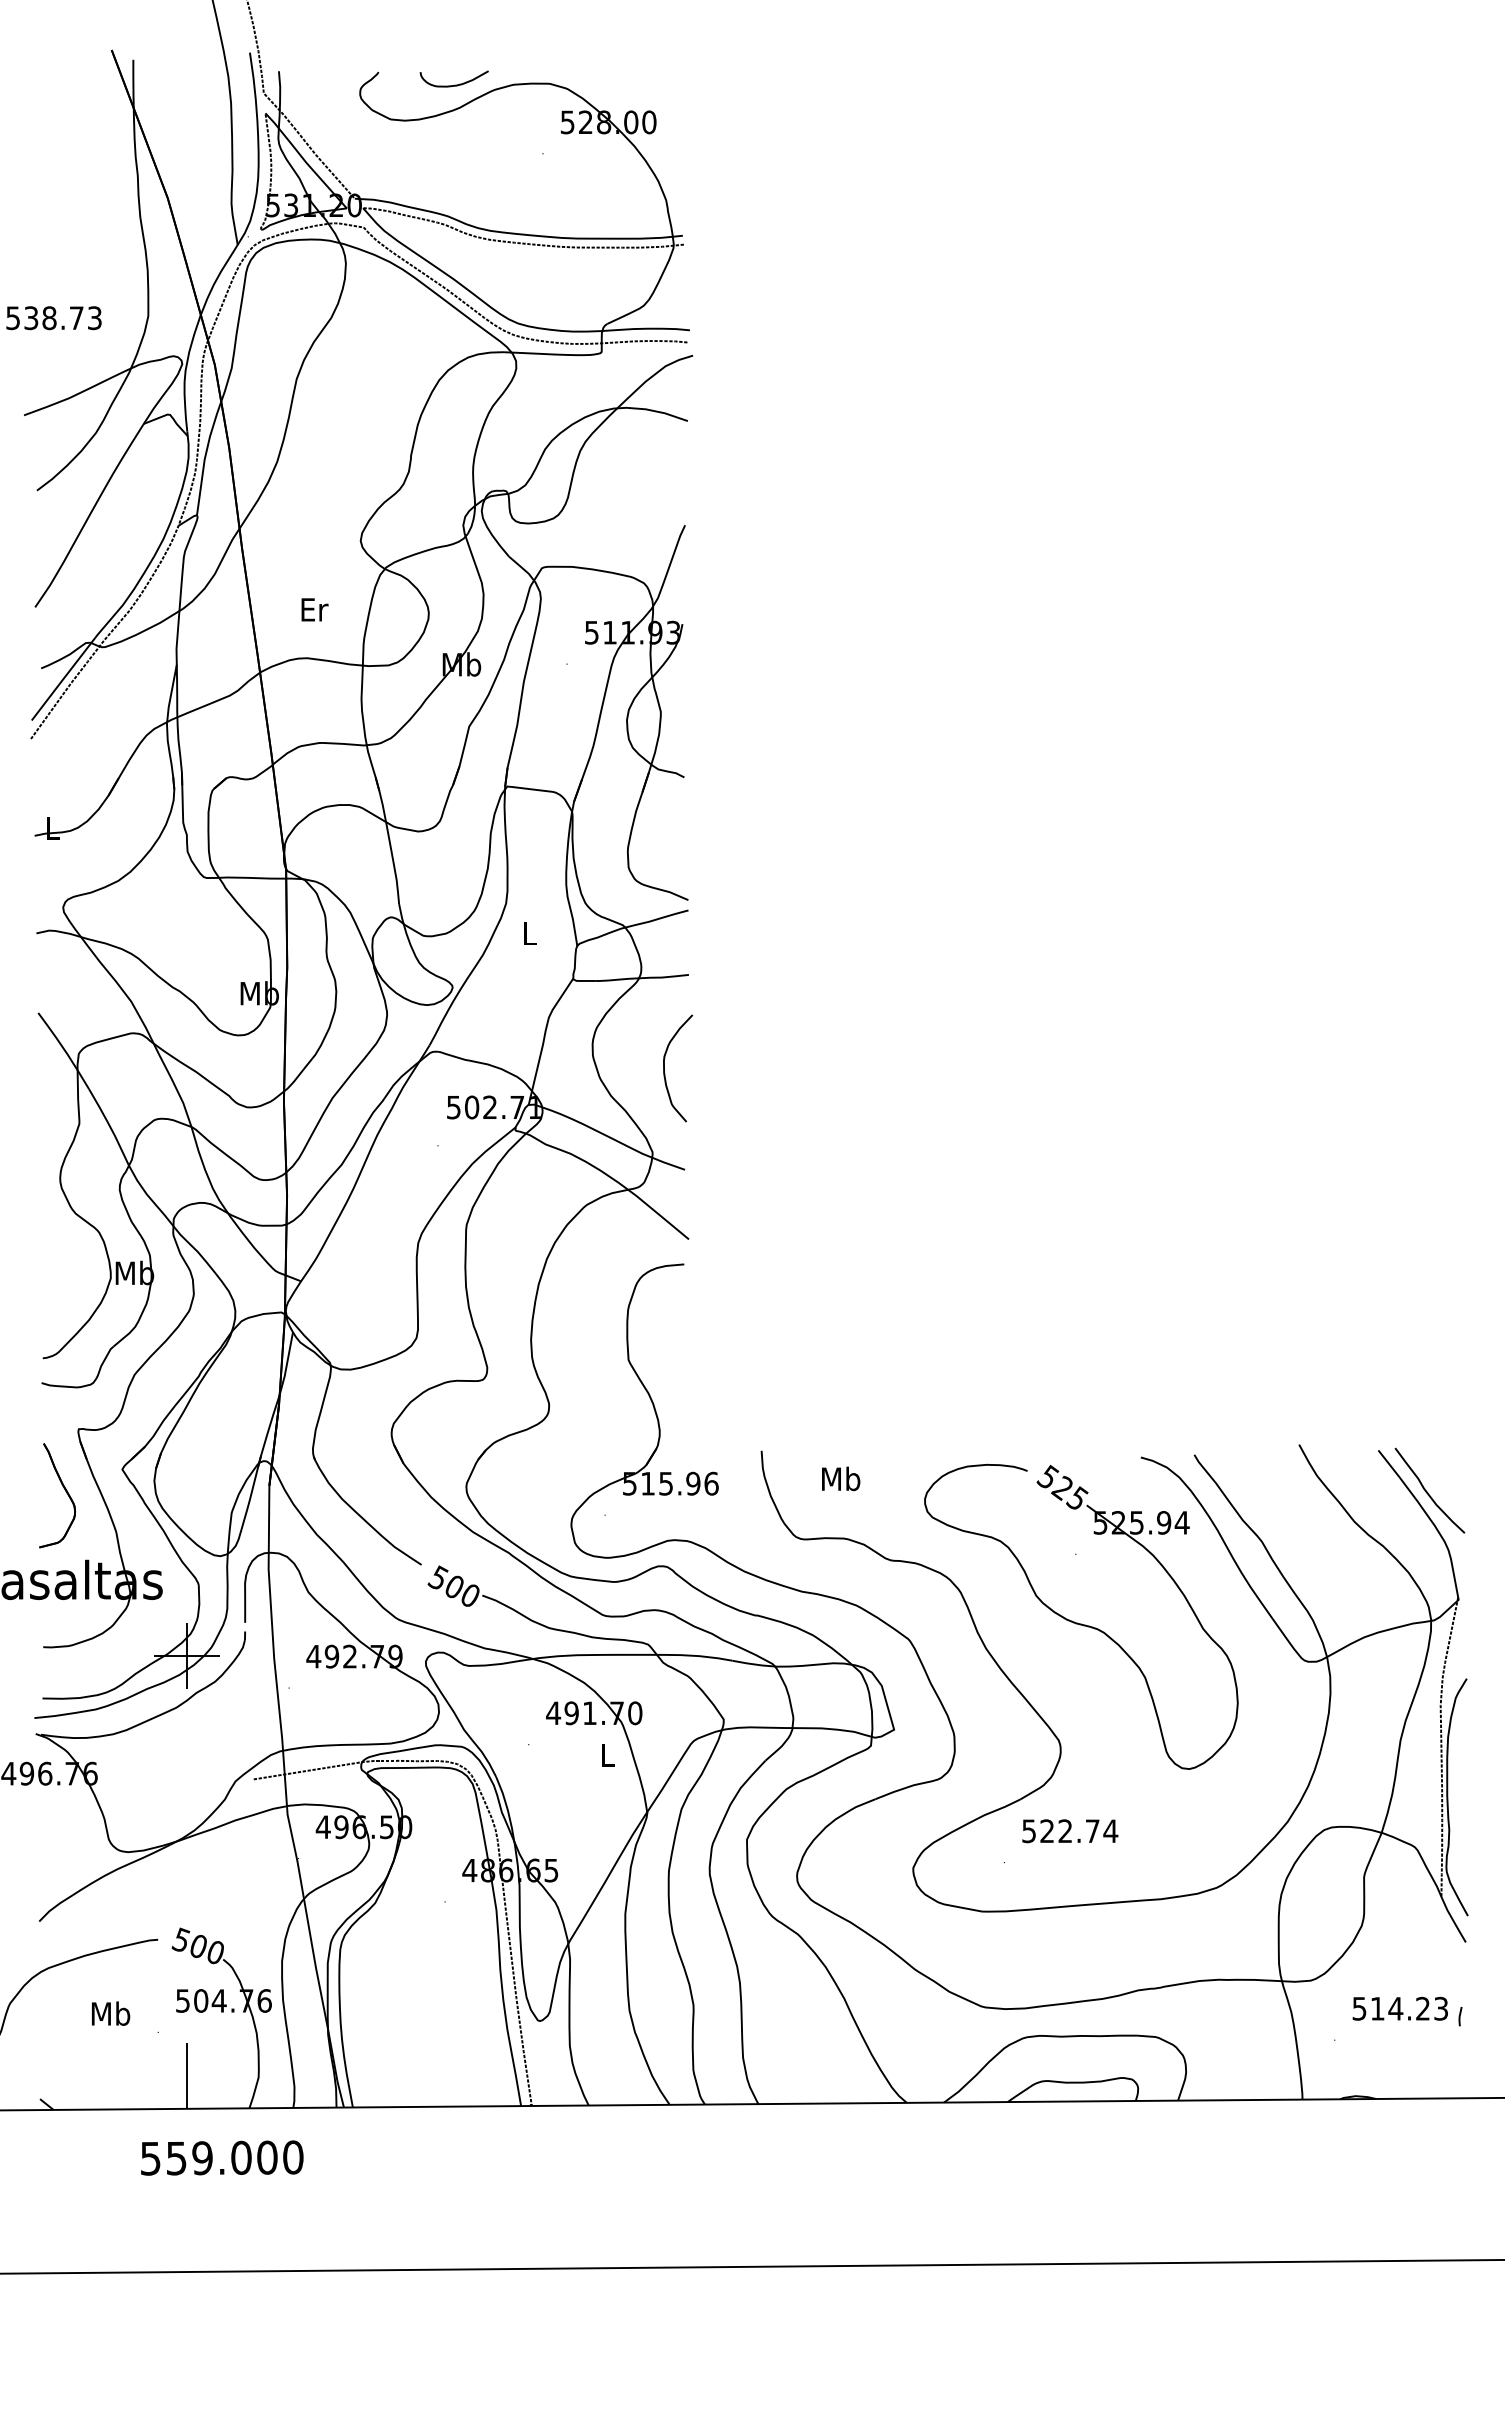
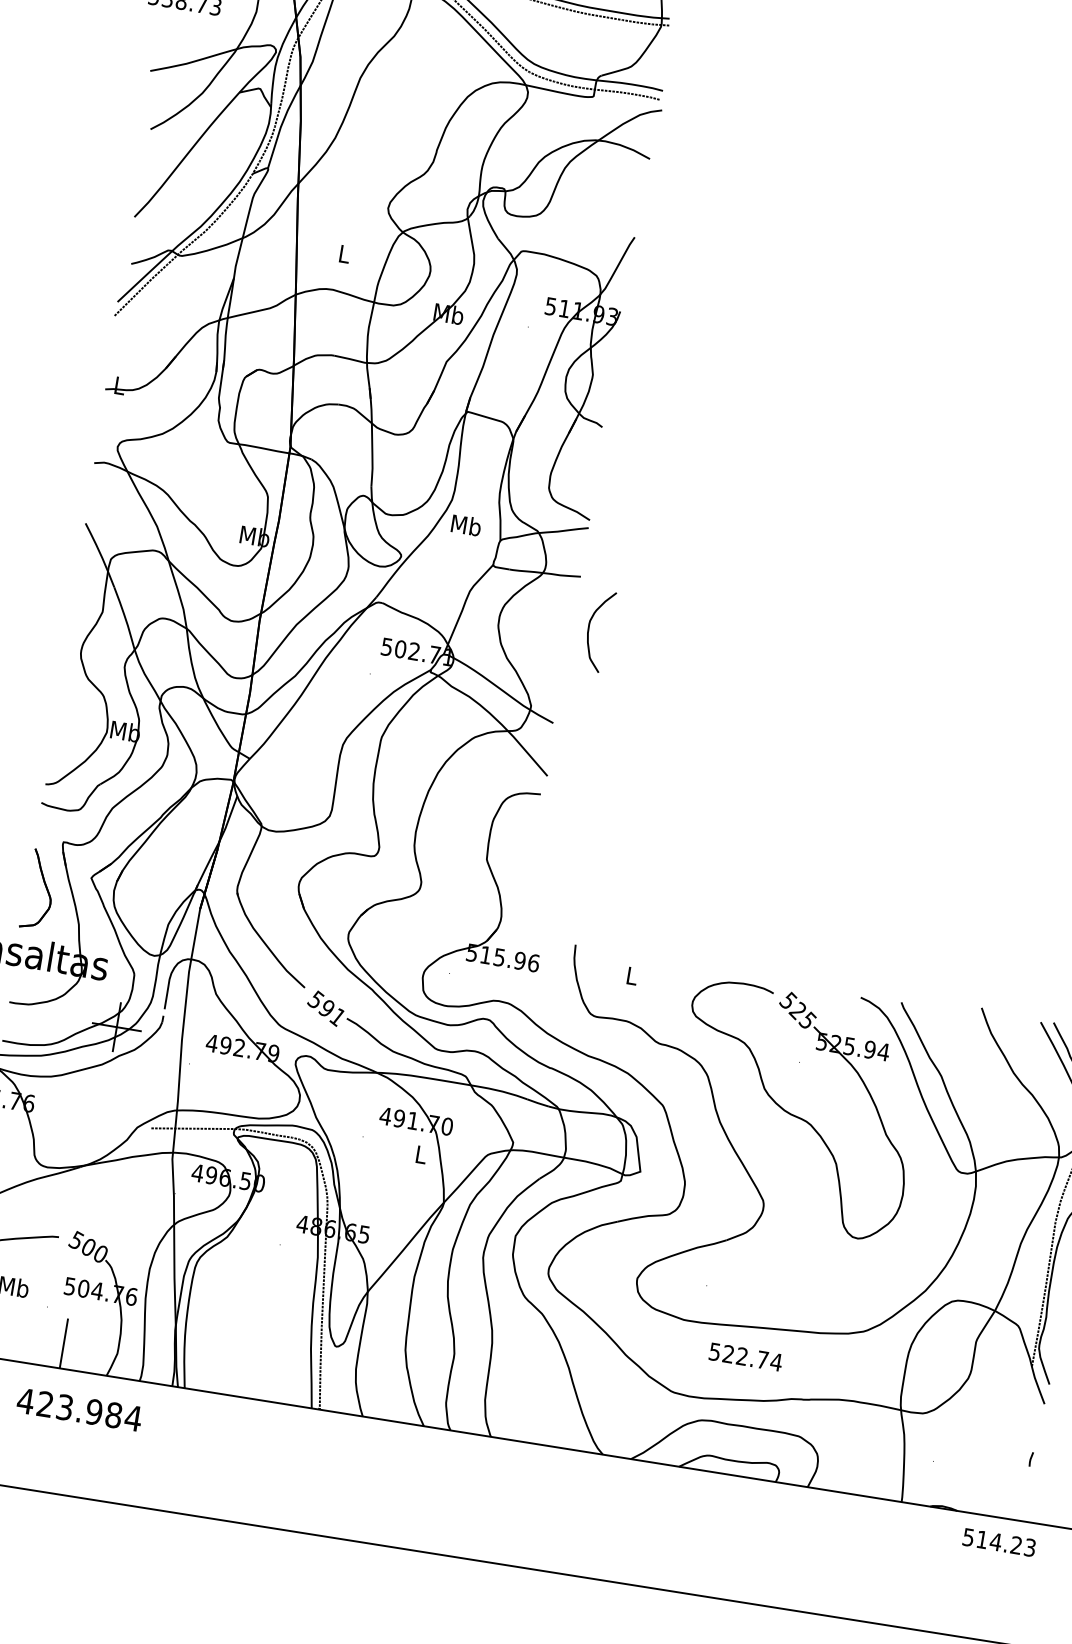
text: (314, 609) -> (344, 254), Er -> L
text: (530, 933) -> (466, 525), L -> Mb
curve: (665, 1073) -> (588, 633), moved
text: (841, 1478) -> (632, 975), Mb -> L
text: (461, 1591) -> (331, 1012), 500 -> 591
text: (1070, 1831) -> (746, 1357), moved
text: (1399, 2008) -> (998, 1542), moved
text: (221, 2157) -> (79, 1409), 559.000 -> 423.984

